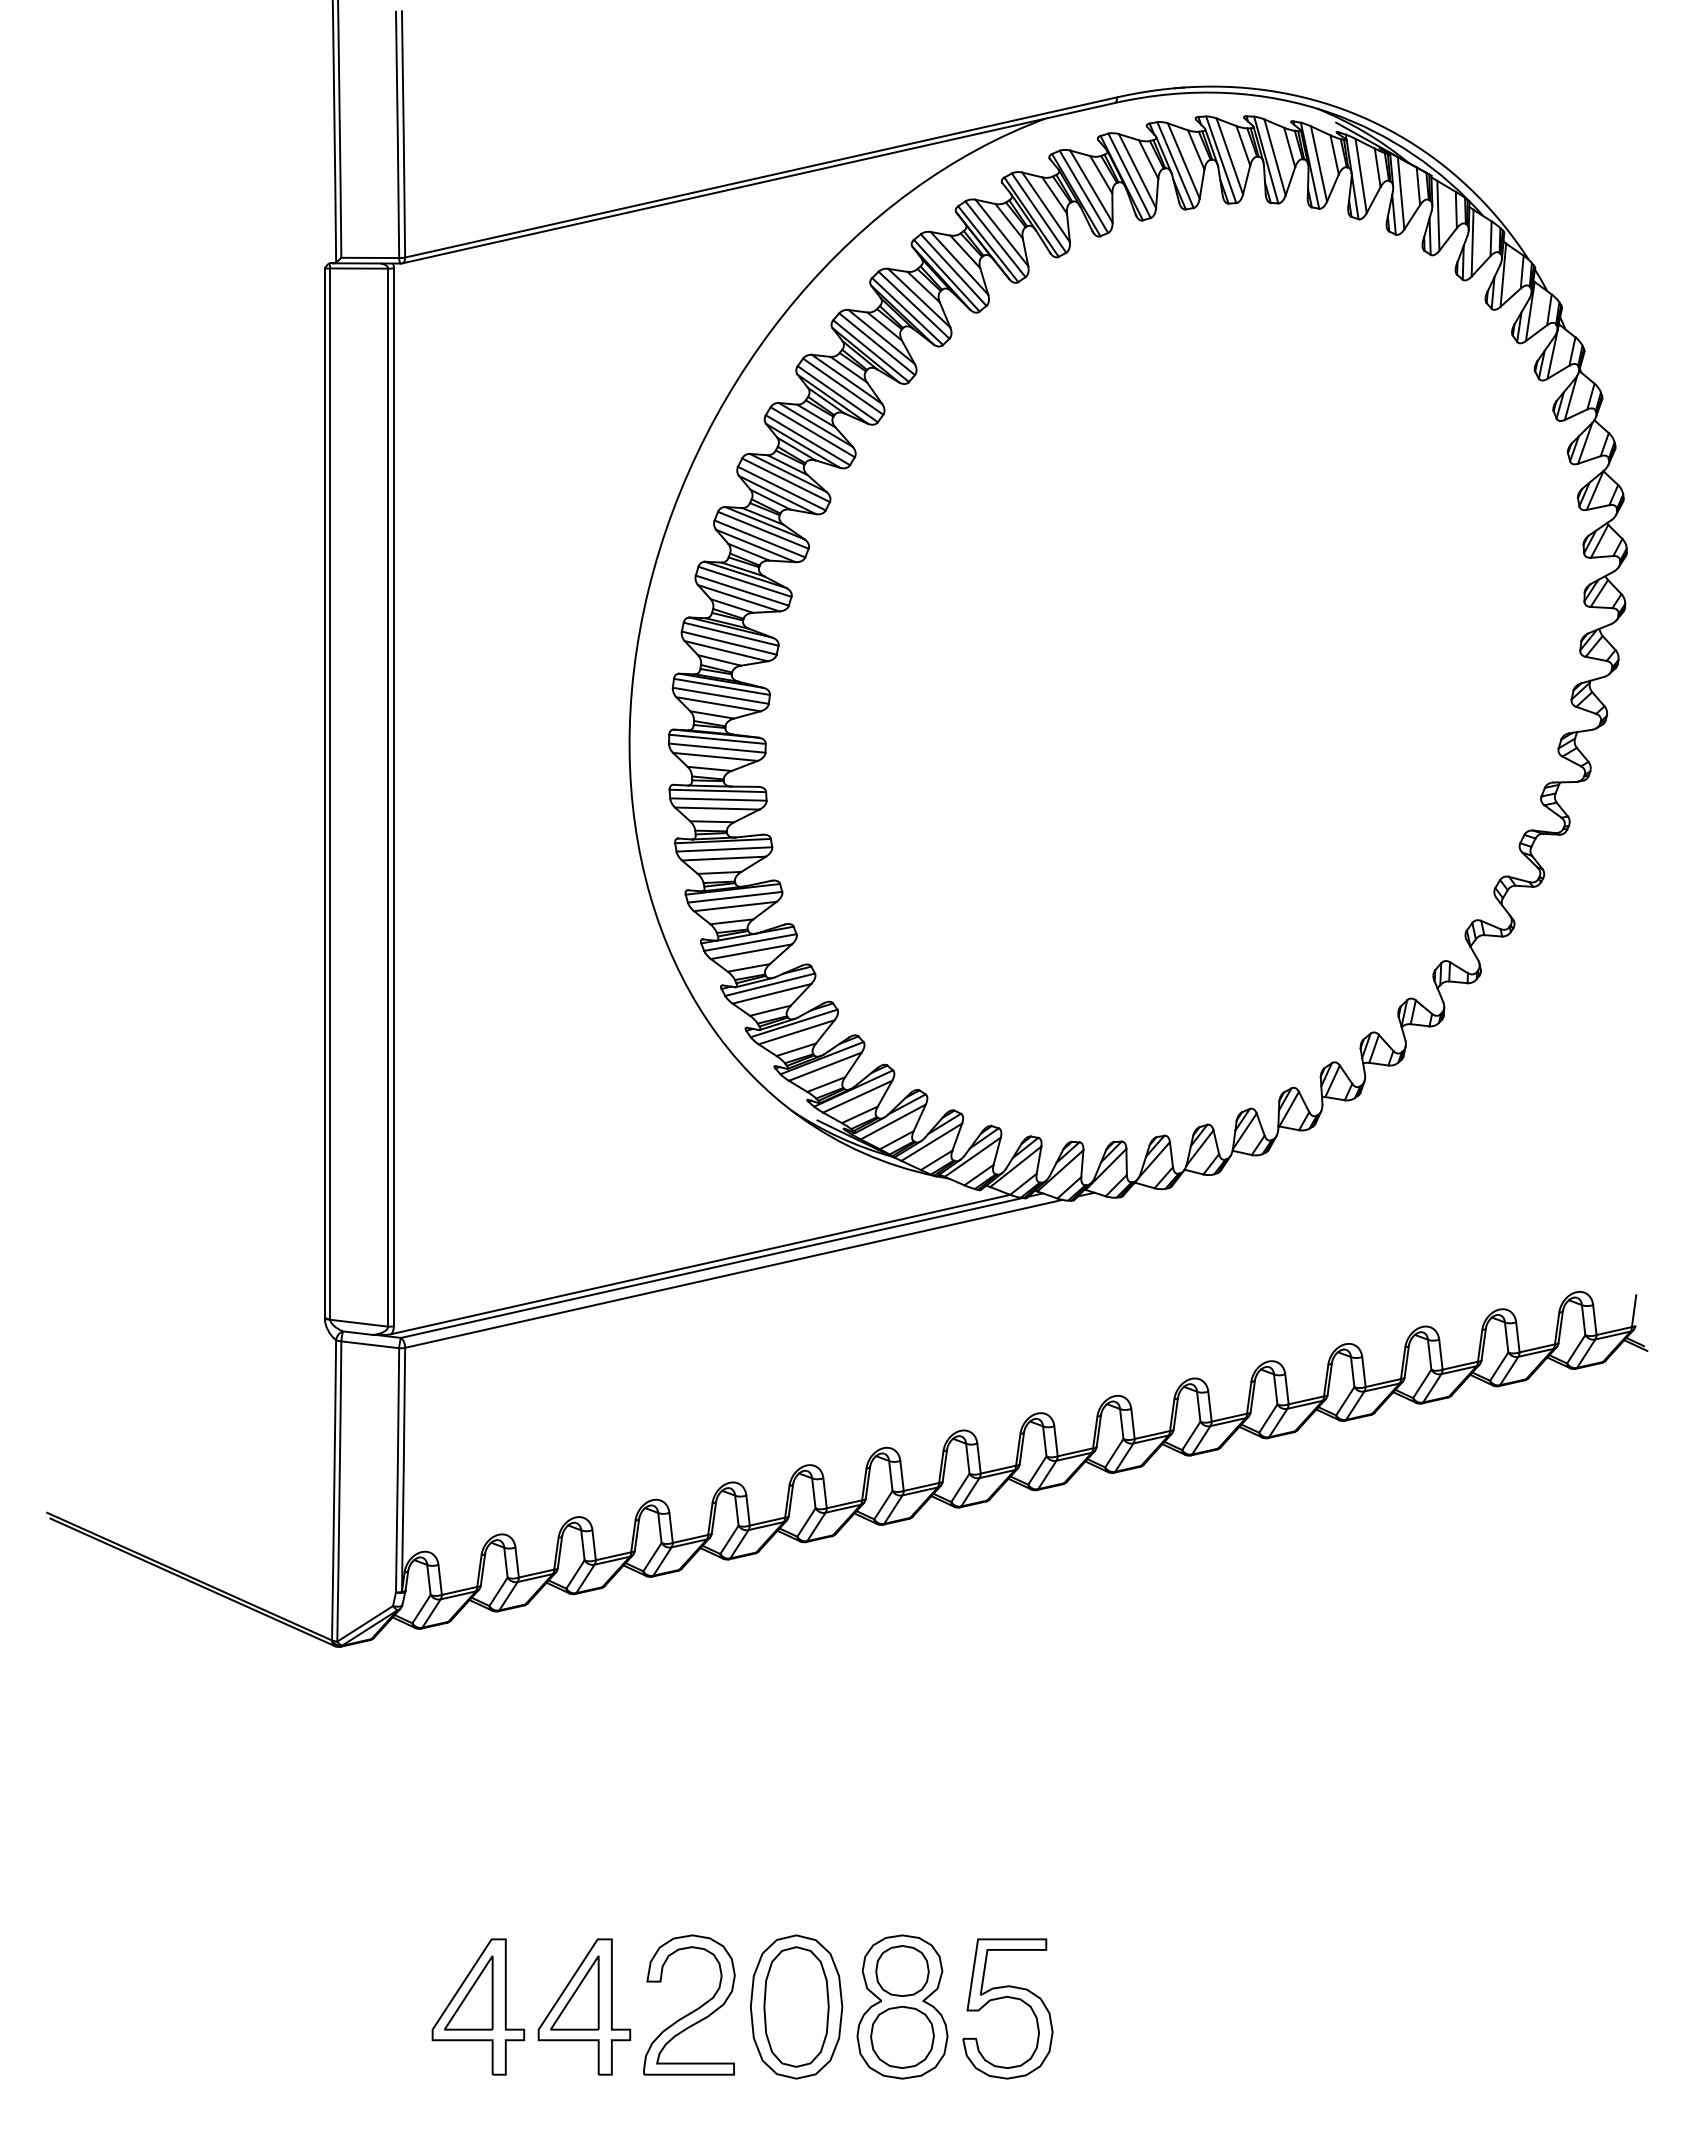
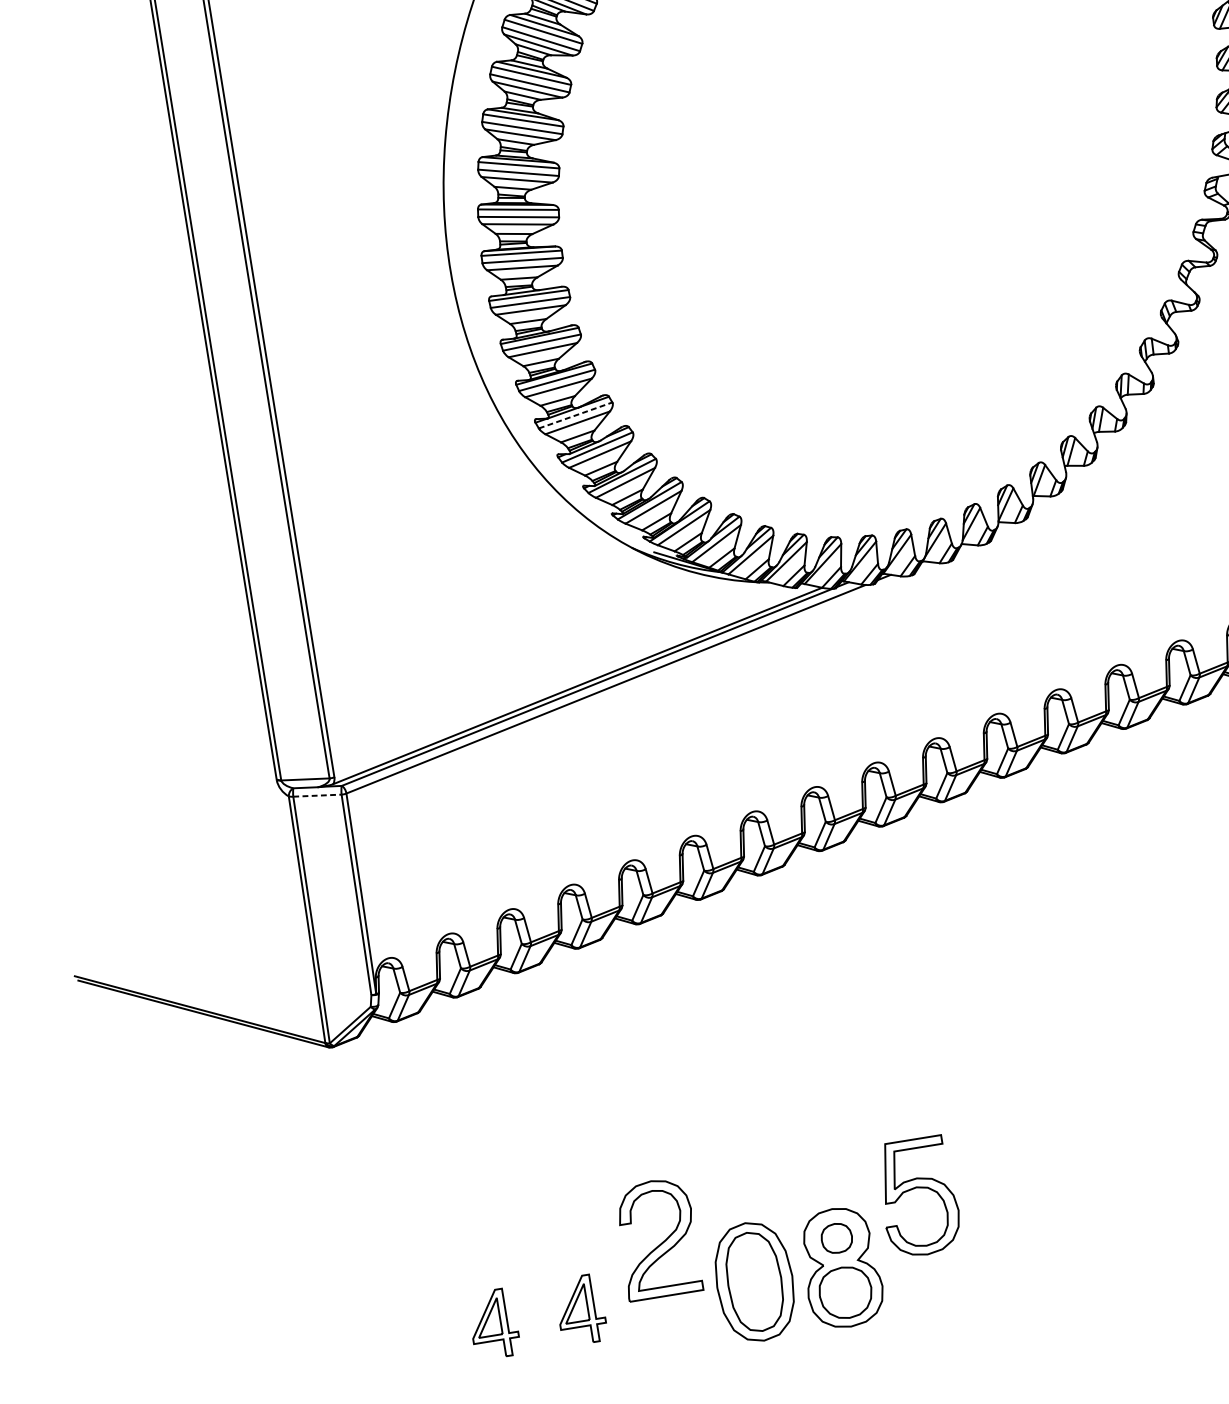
line: (750, 942) -> (575, 415), solid -> dashed
line: (370, 1344) -> (317, 795), solid -> dashed
part: (902, 1970) -> (836, 1237), size x0.7
part: (1009, 1998) -> (918, 1188), moved
part: (477, 2006) -> (493, 1323), size x0.6
part: (584, 2006) -> (580, 1309), size x0.6
part: (694, 2009) -> (662, 1241), moved

